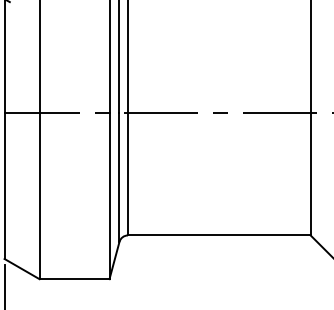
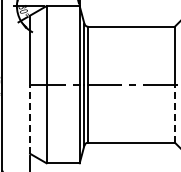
line: (309, 173) -> (174, 113), solid -> dashed
line: (5, 186) -> (30, 119), solid -> dashed

